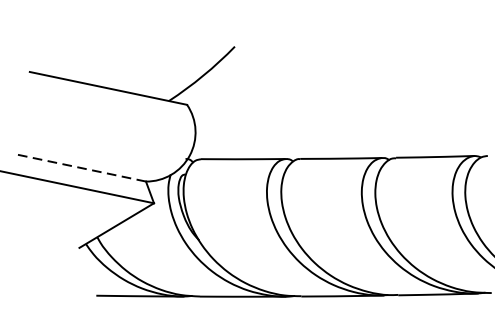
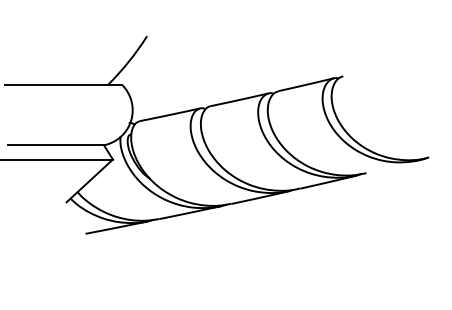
line: (81, 168) -> (56, 145), dashed -> solid

